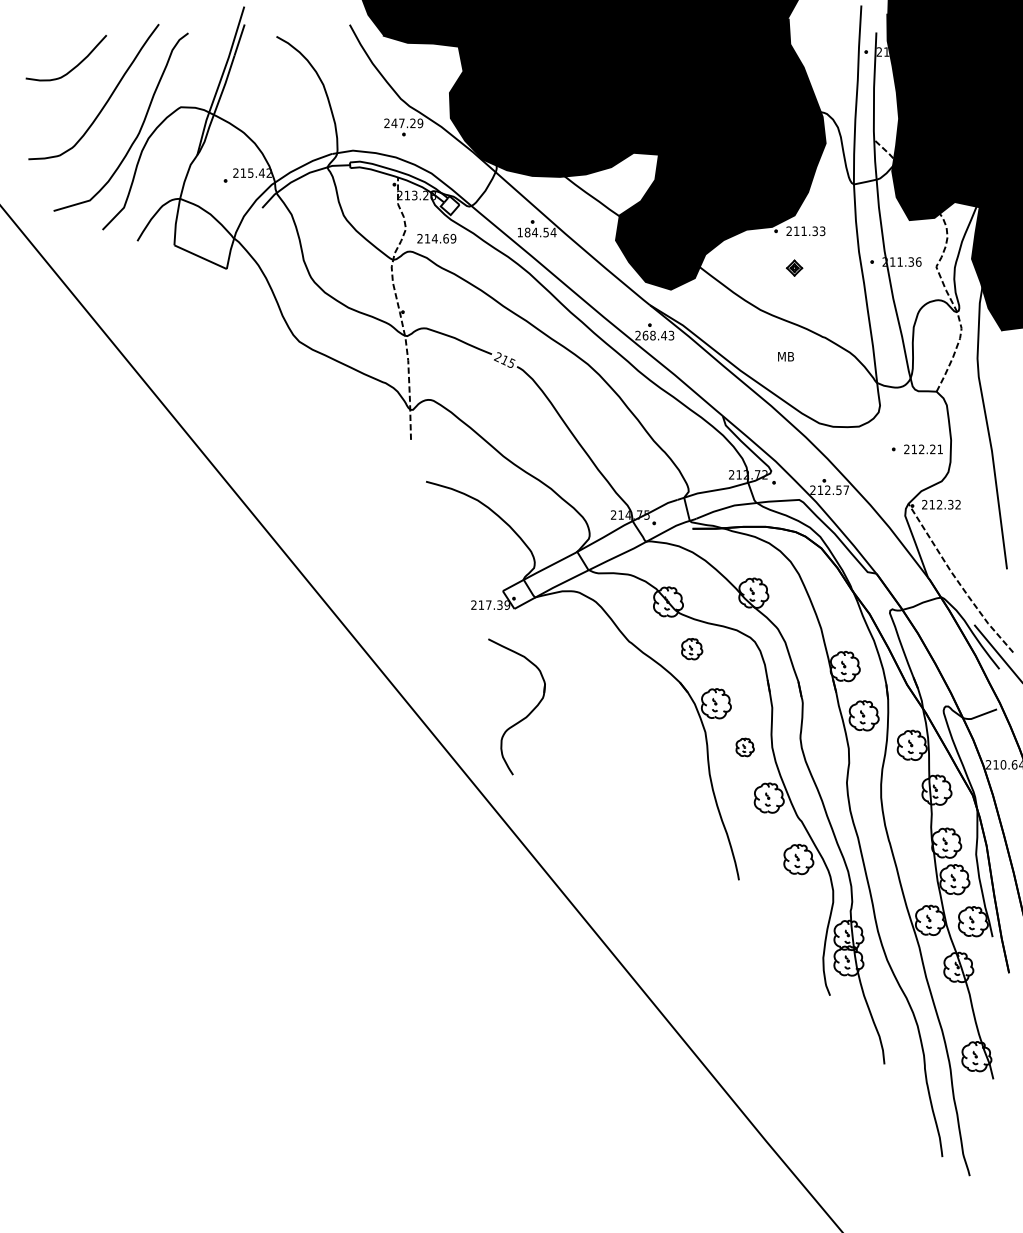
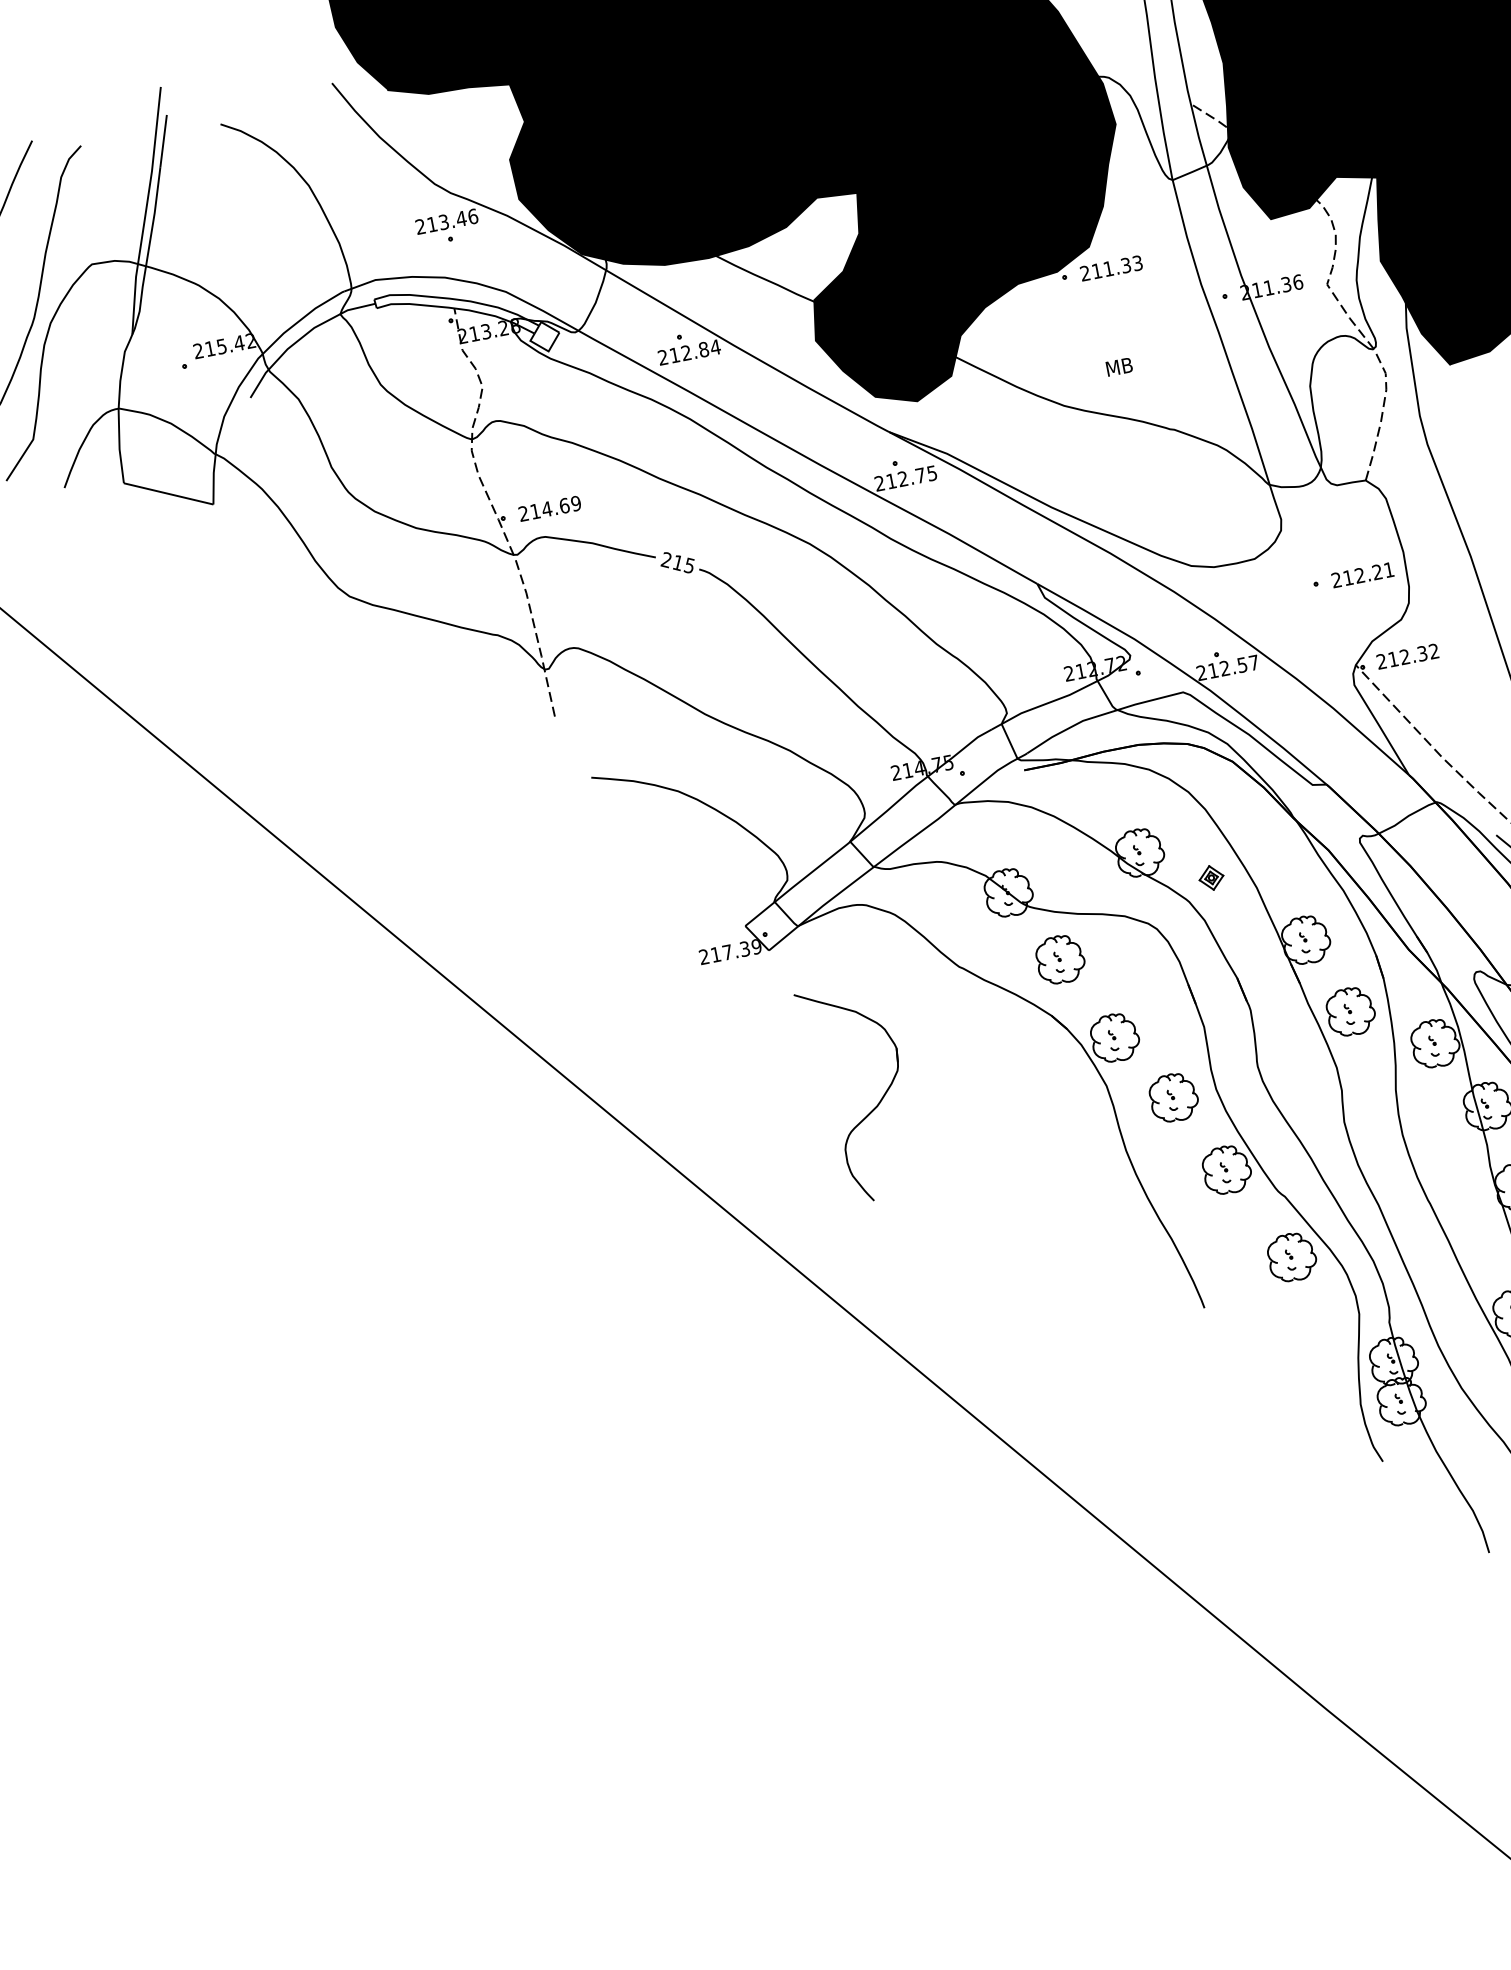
text: (407, 123) -> (452, 220), 247.29 -> 213.46
text: (533, 232) -> (683, 353), 184.54 -> 212.84
text: (436, 238) -> (549, 508), moved
part: (794, 267) -> (1211, 876), moved
text: (658, 335) -> (911, 477), 268.43 -> 212.75
text: (785, 356) -> (1118, 366), moved
part: (691, 648) -> (1059, 958), size x1.43
part: (522, 718) -> (871, 1109), moved
part: (744, 747) -> (1172, 1097), size x1.67

